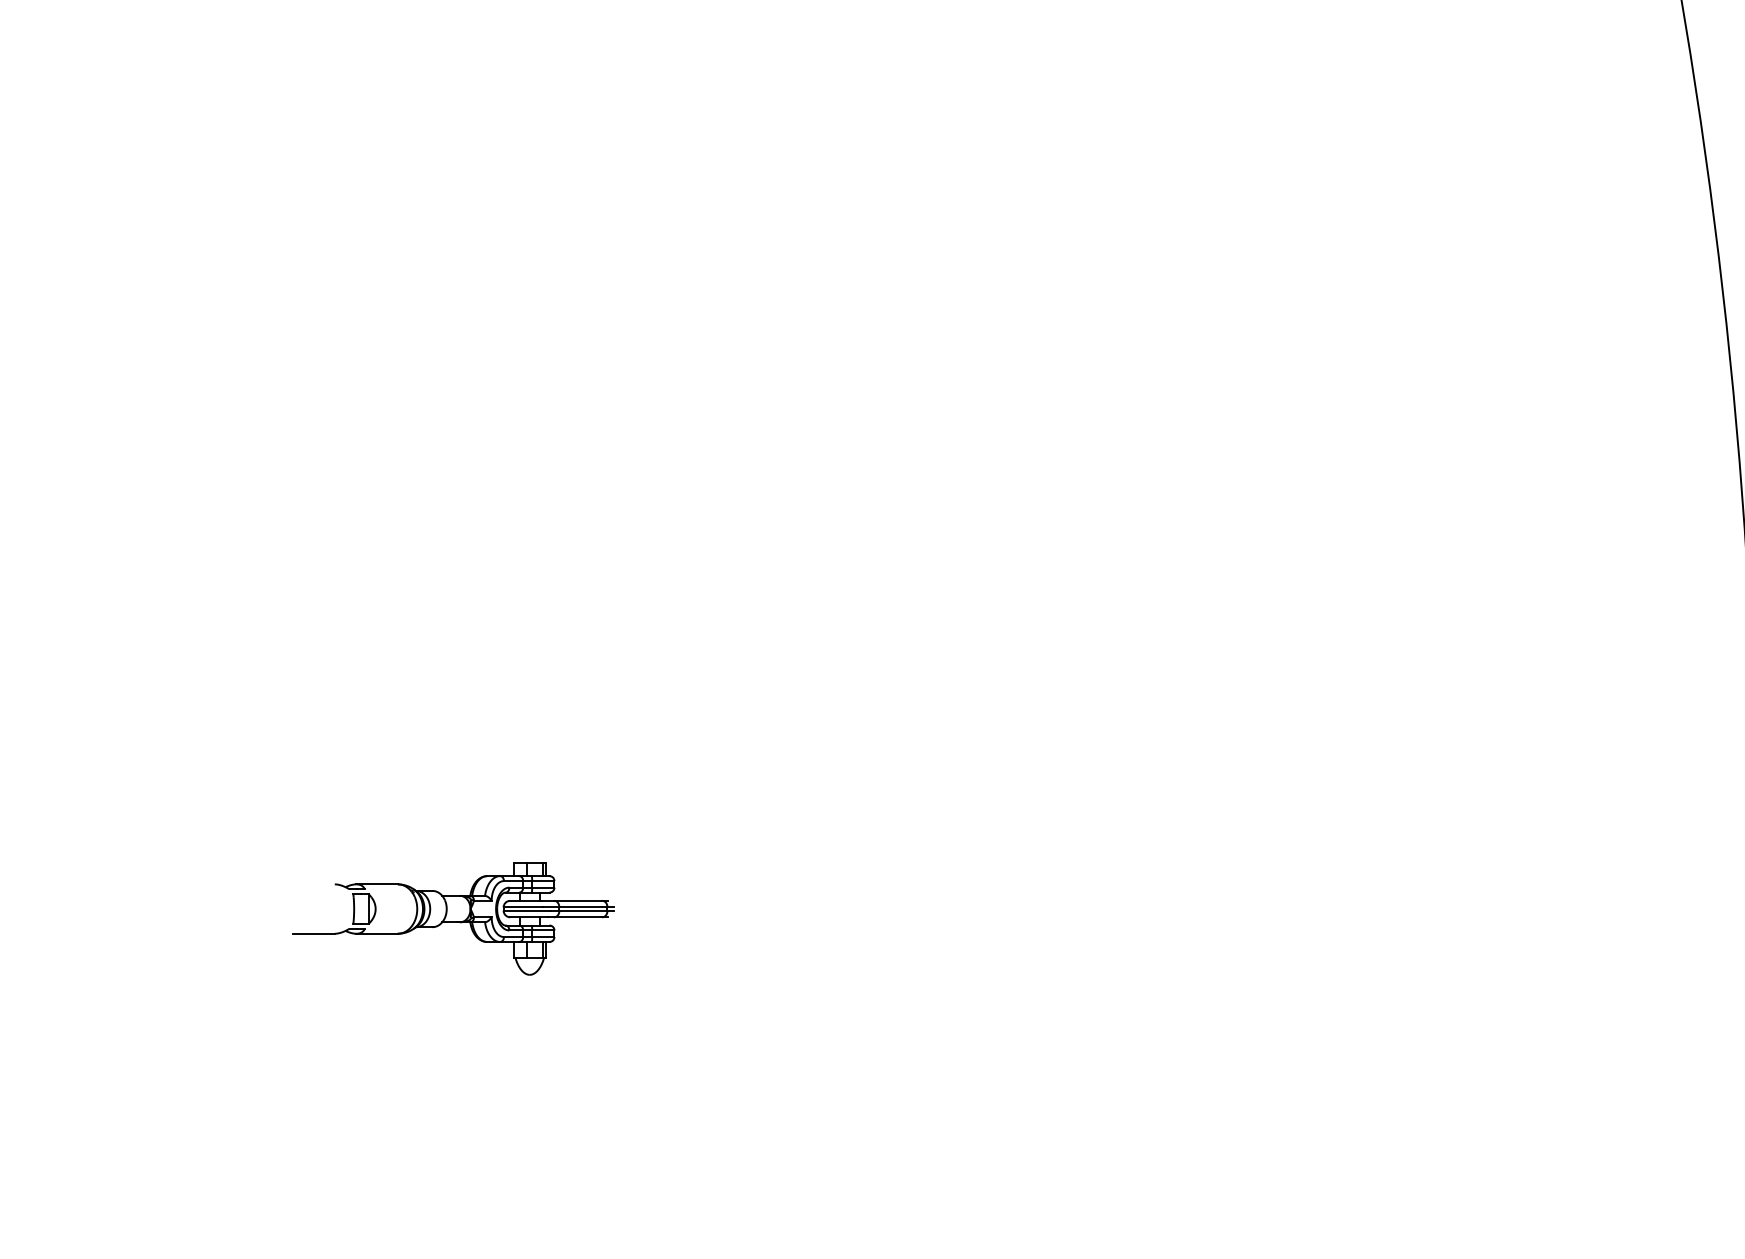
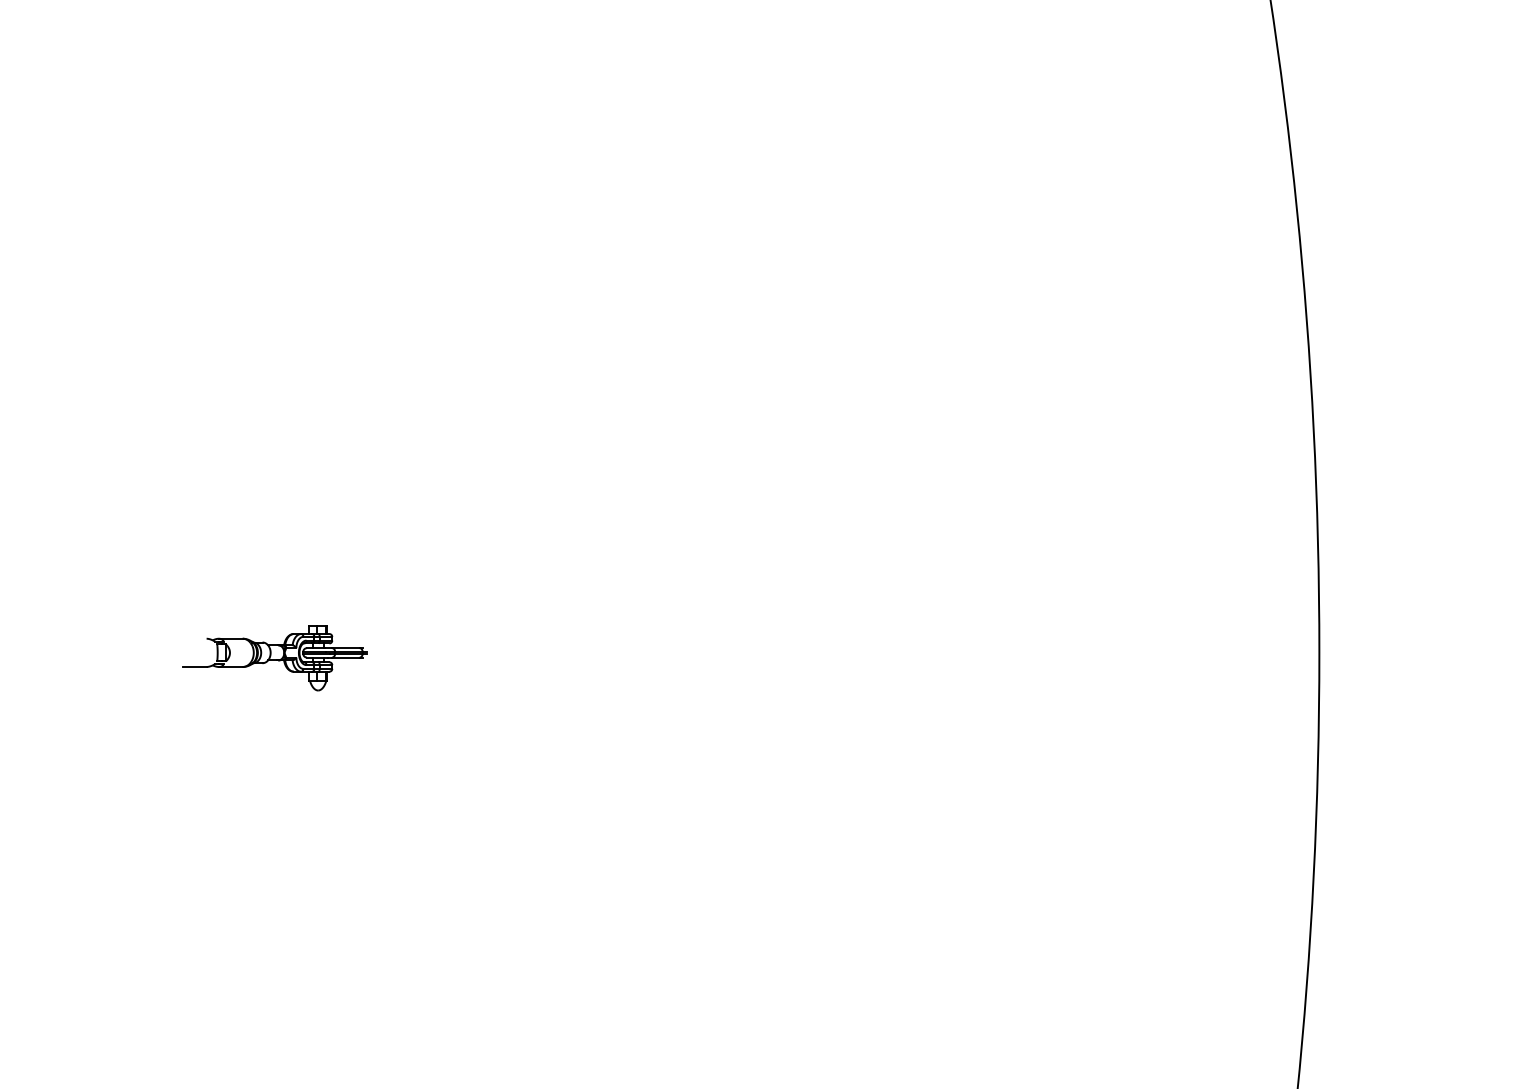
part: (453, 918) -> (274, 658), size x0.71

